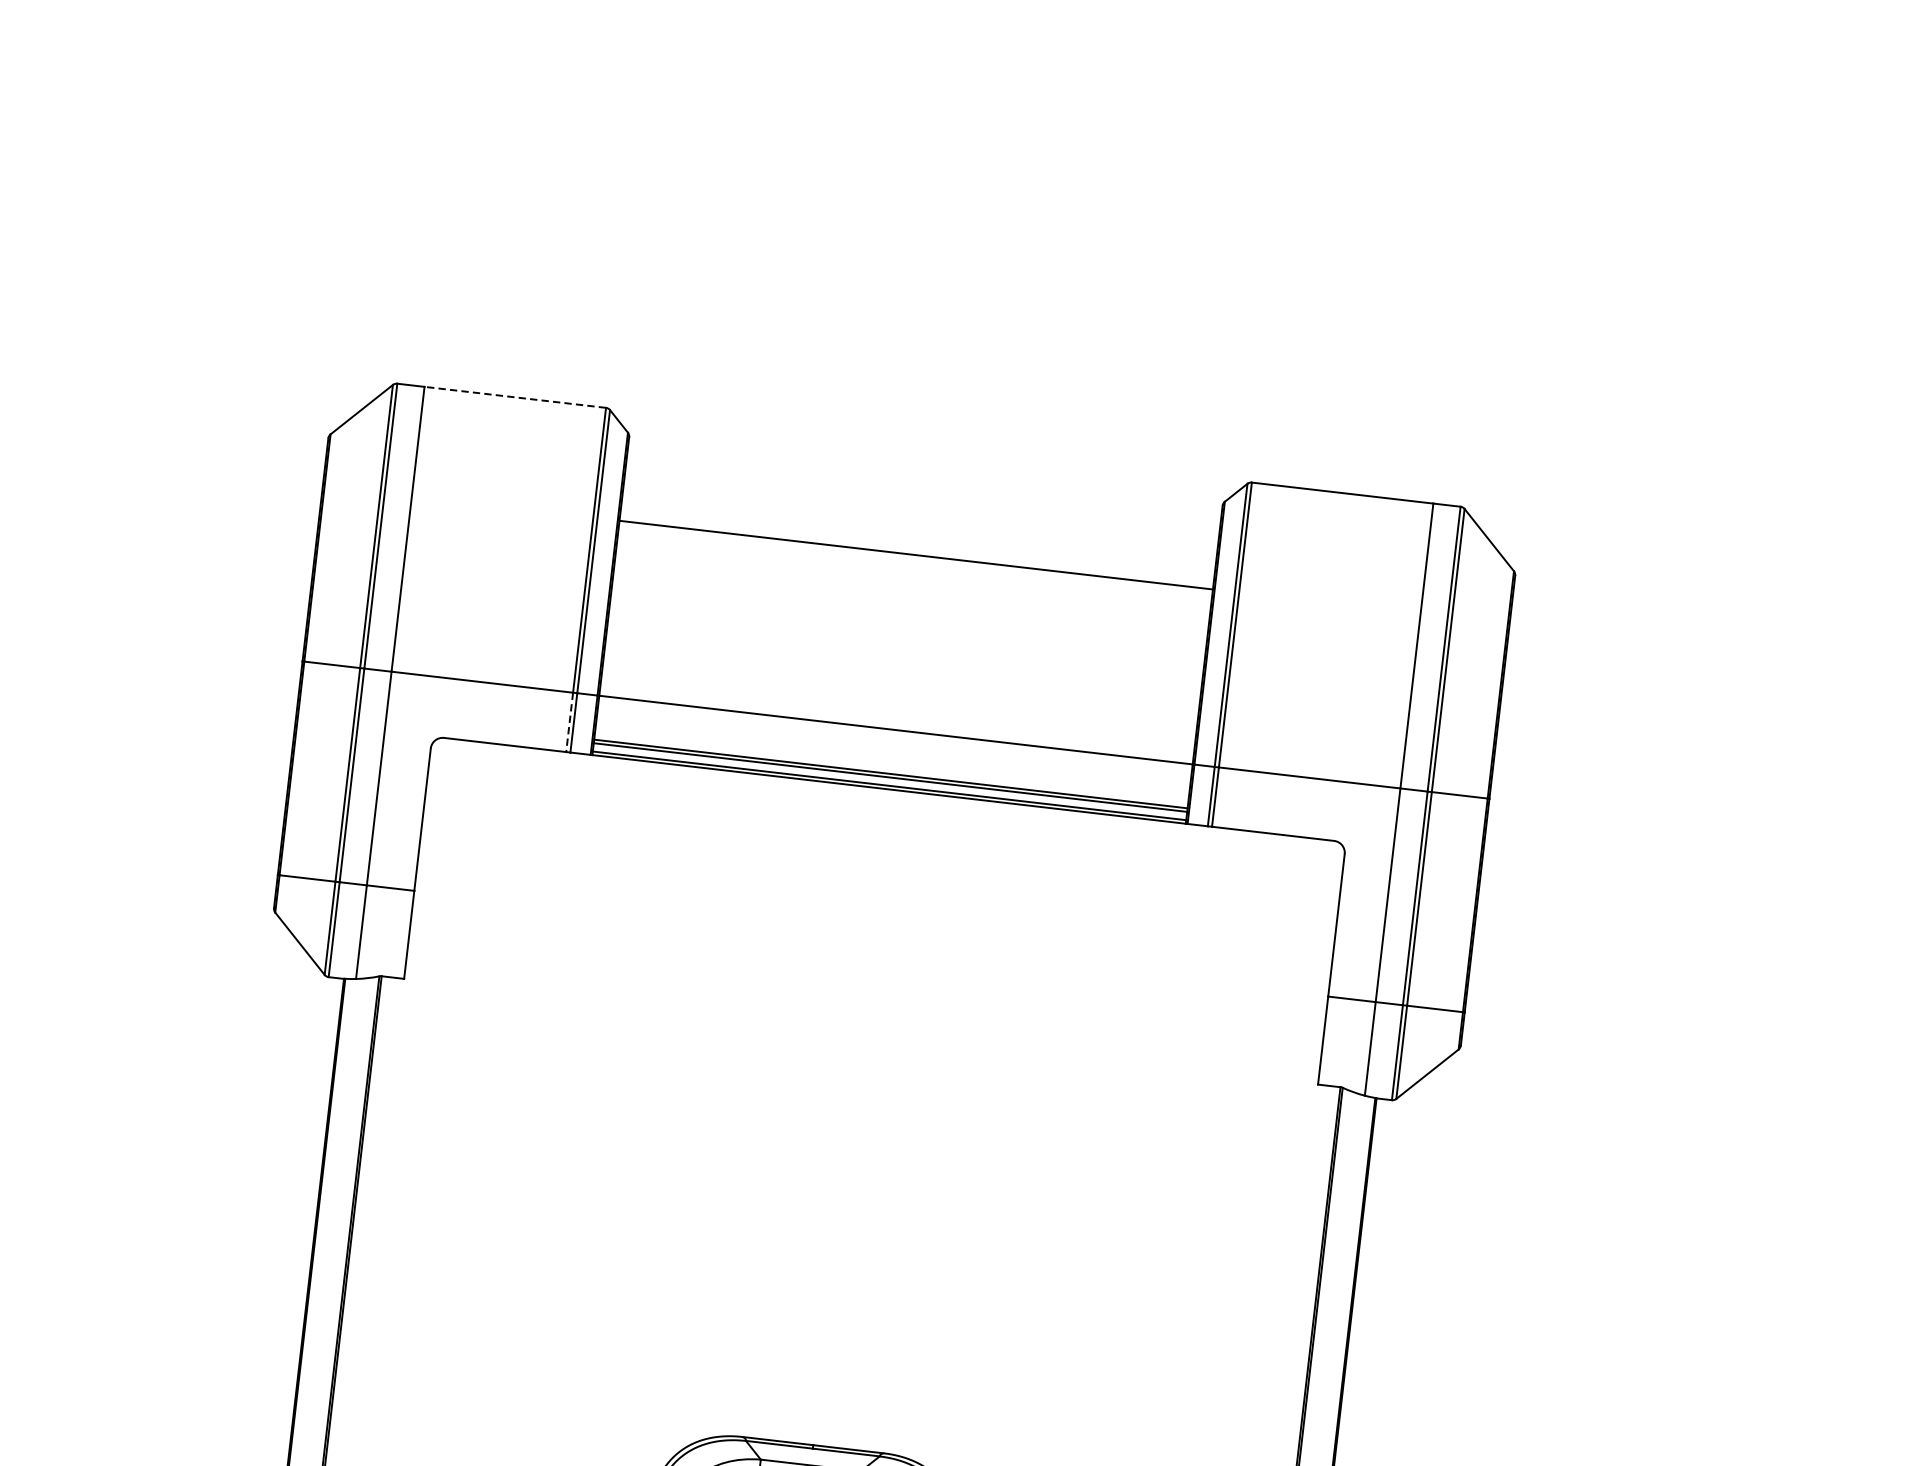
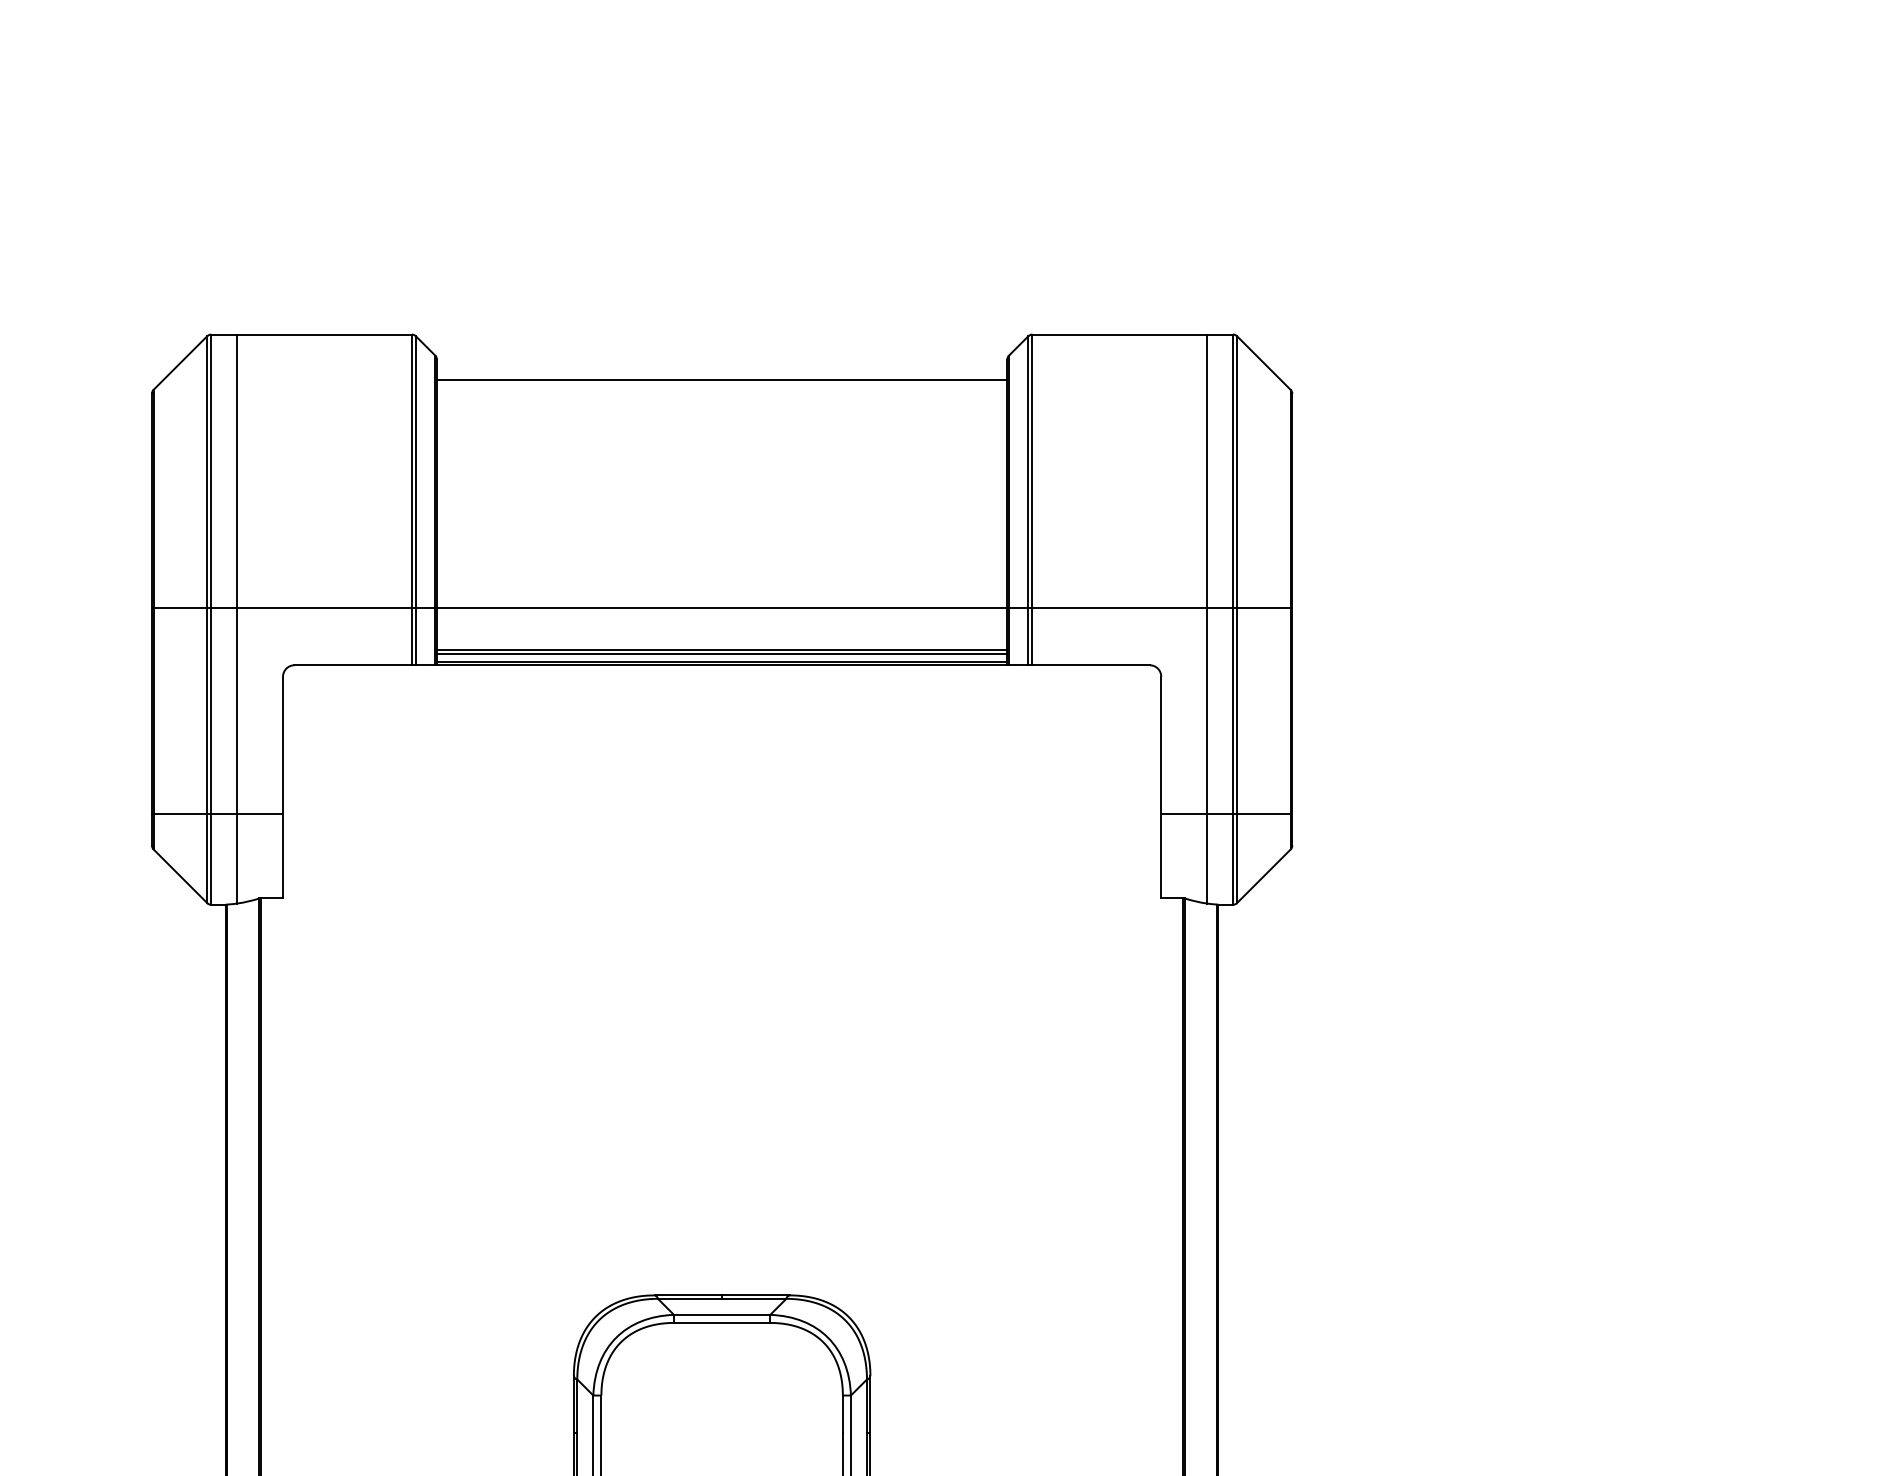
line: (515, 397) -> (324, 334), dashed -> solid
line: (916, 555) -> (722, 380), moved
line: (569, 722) -> (411, 636), dashed -> solid

